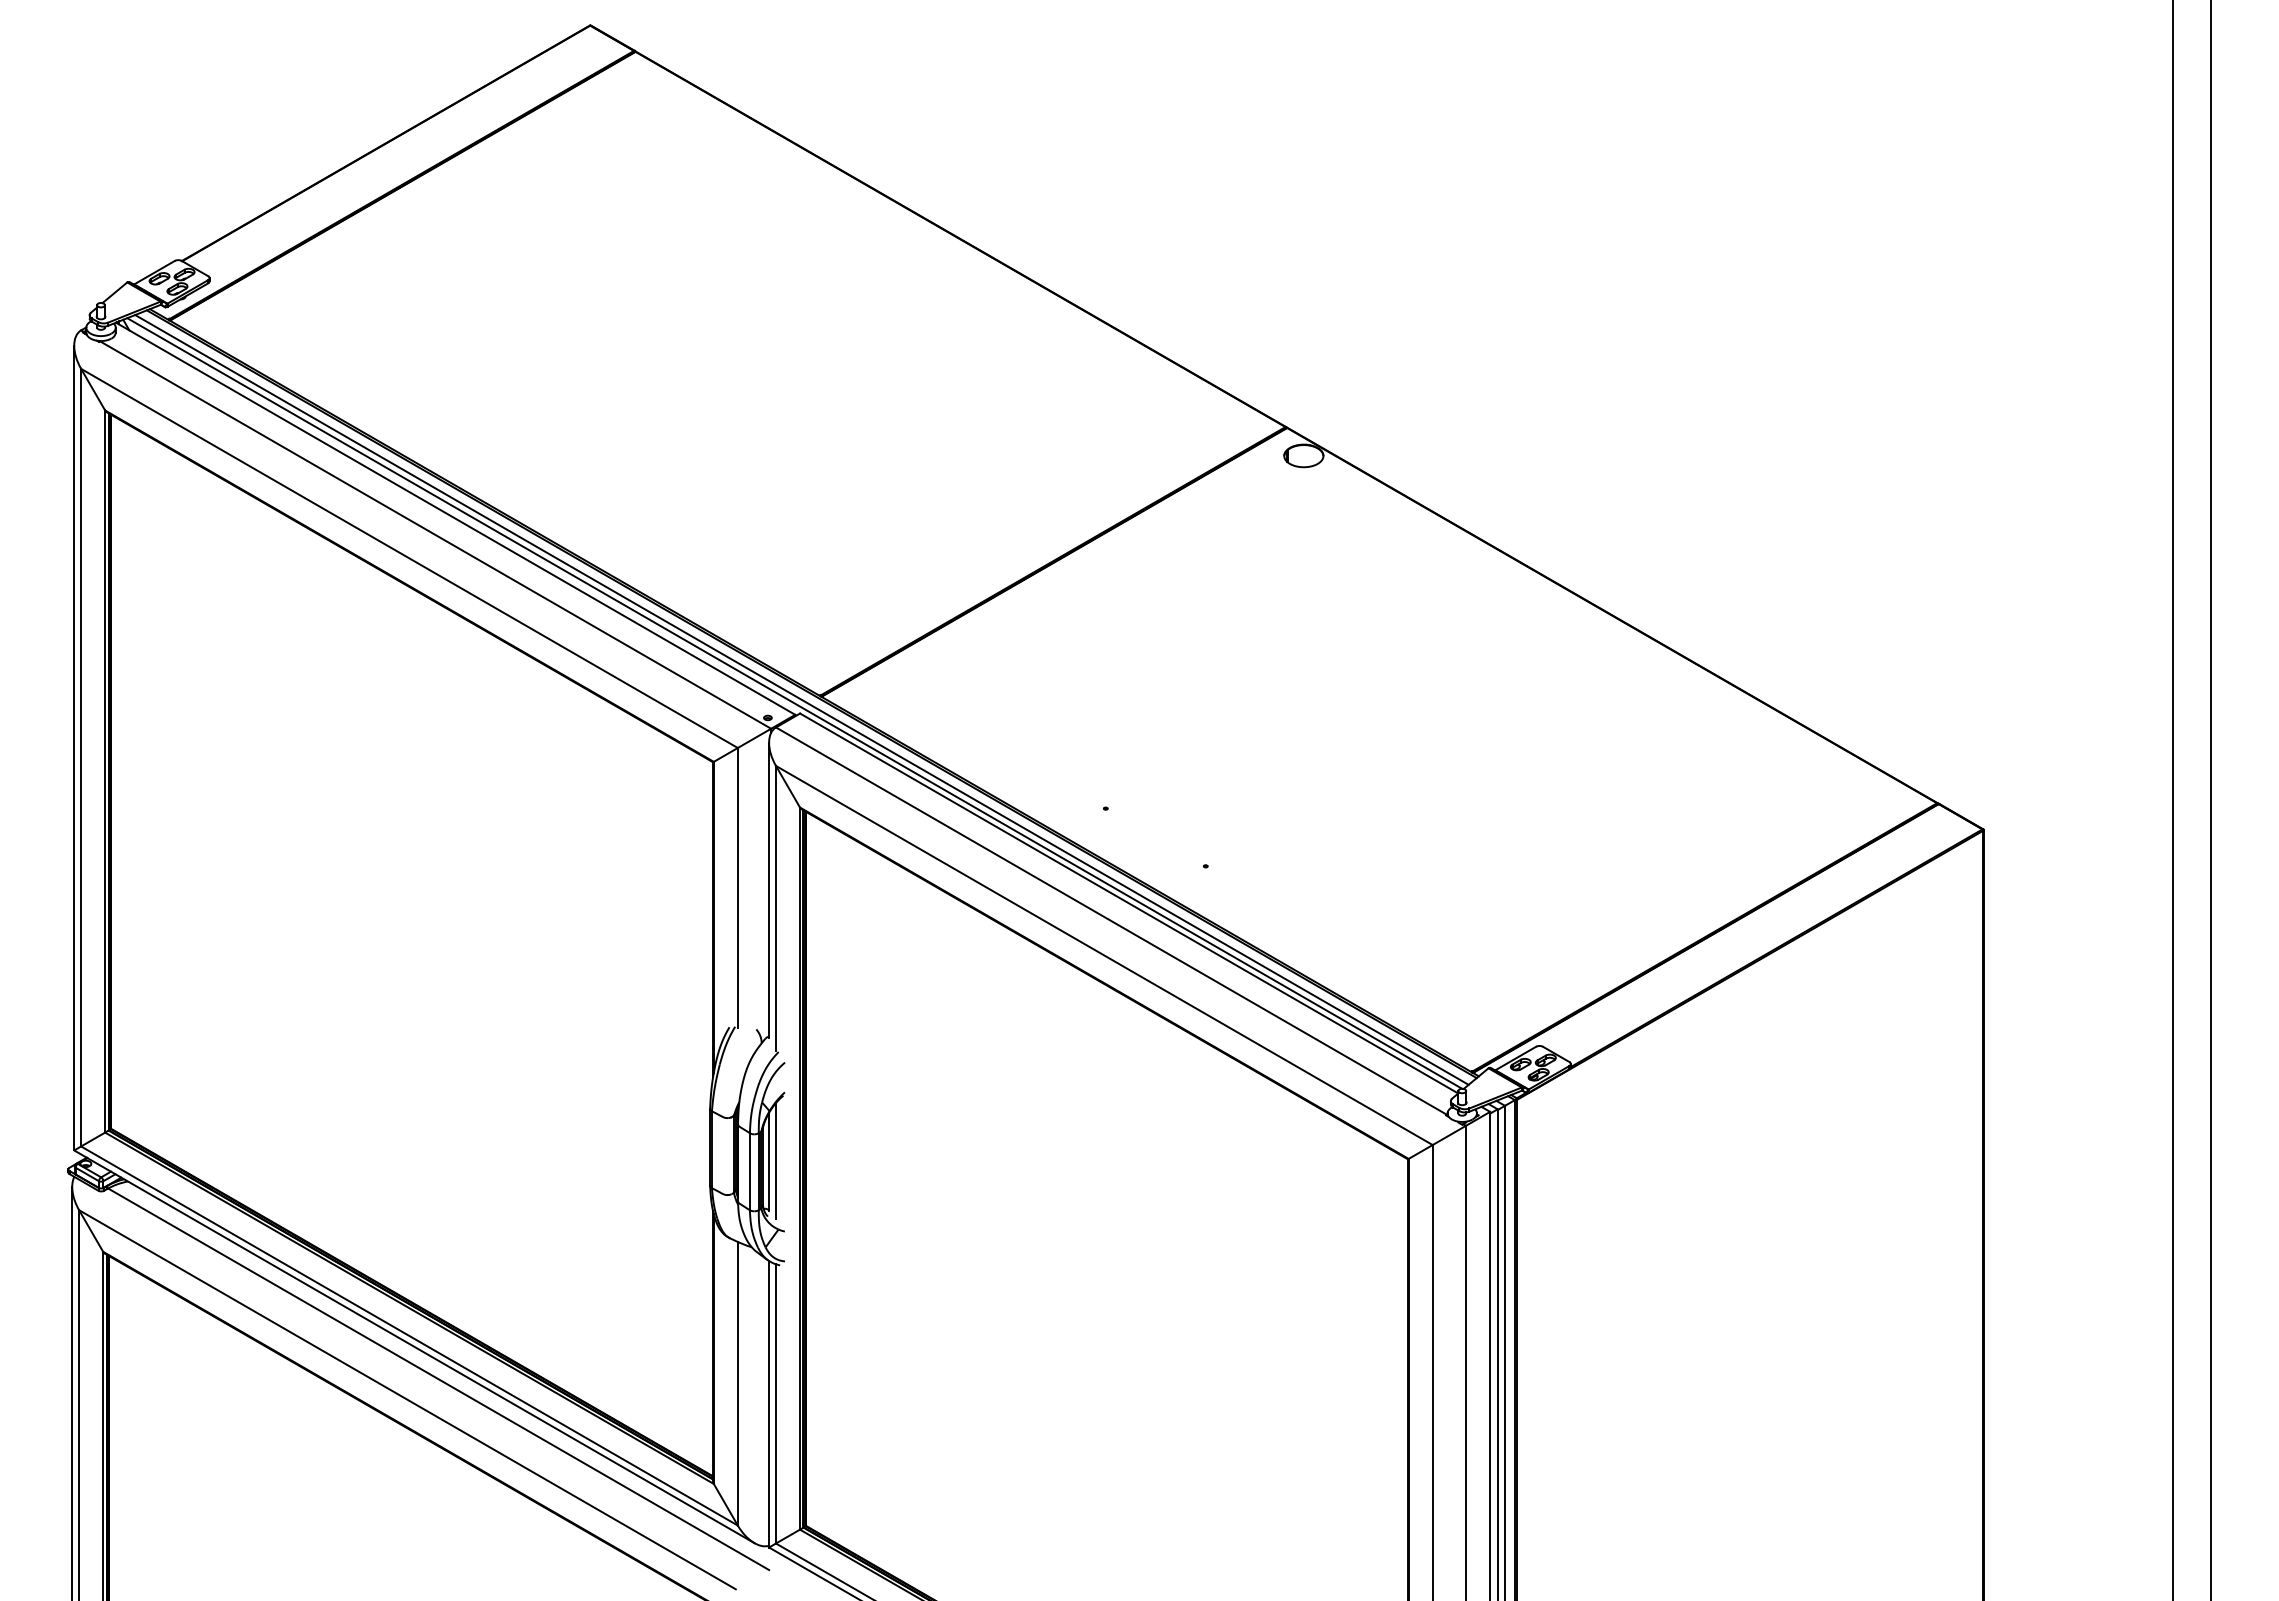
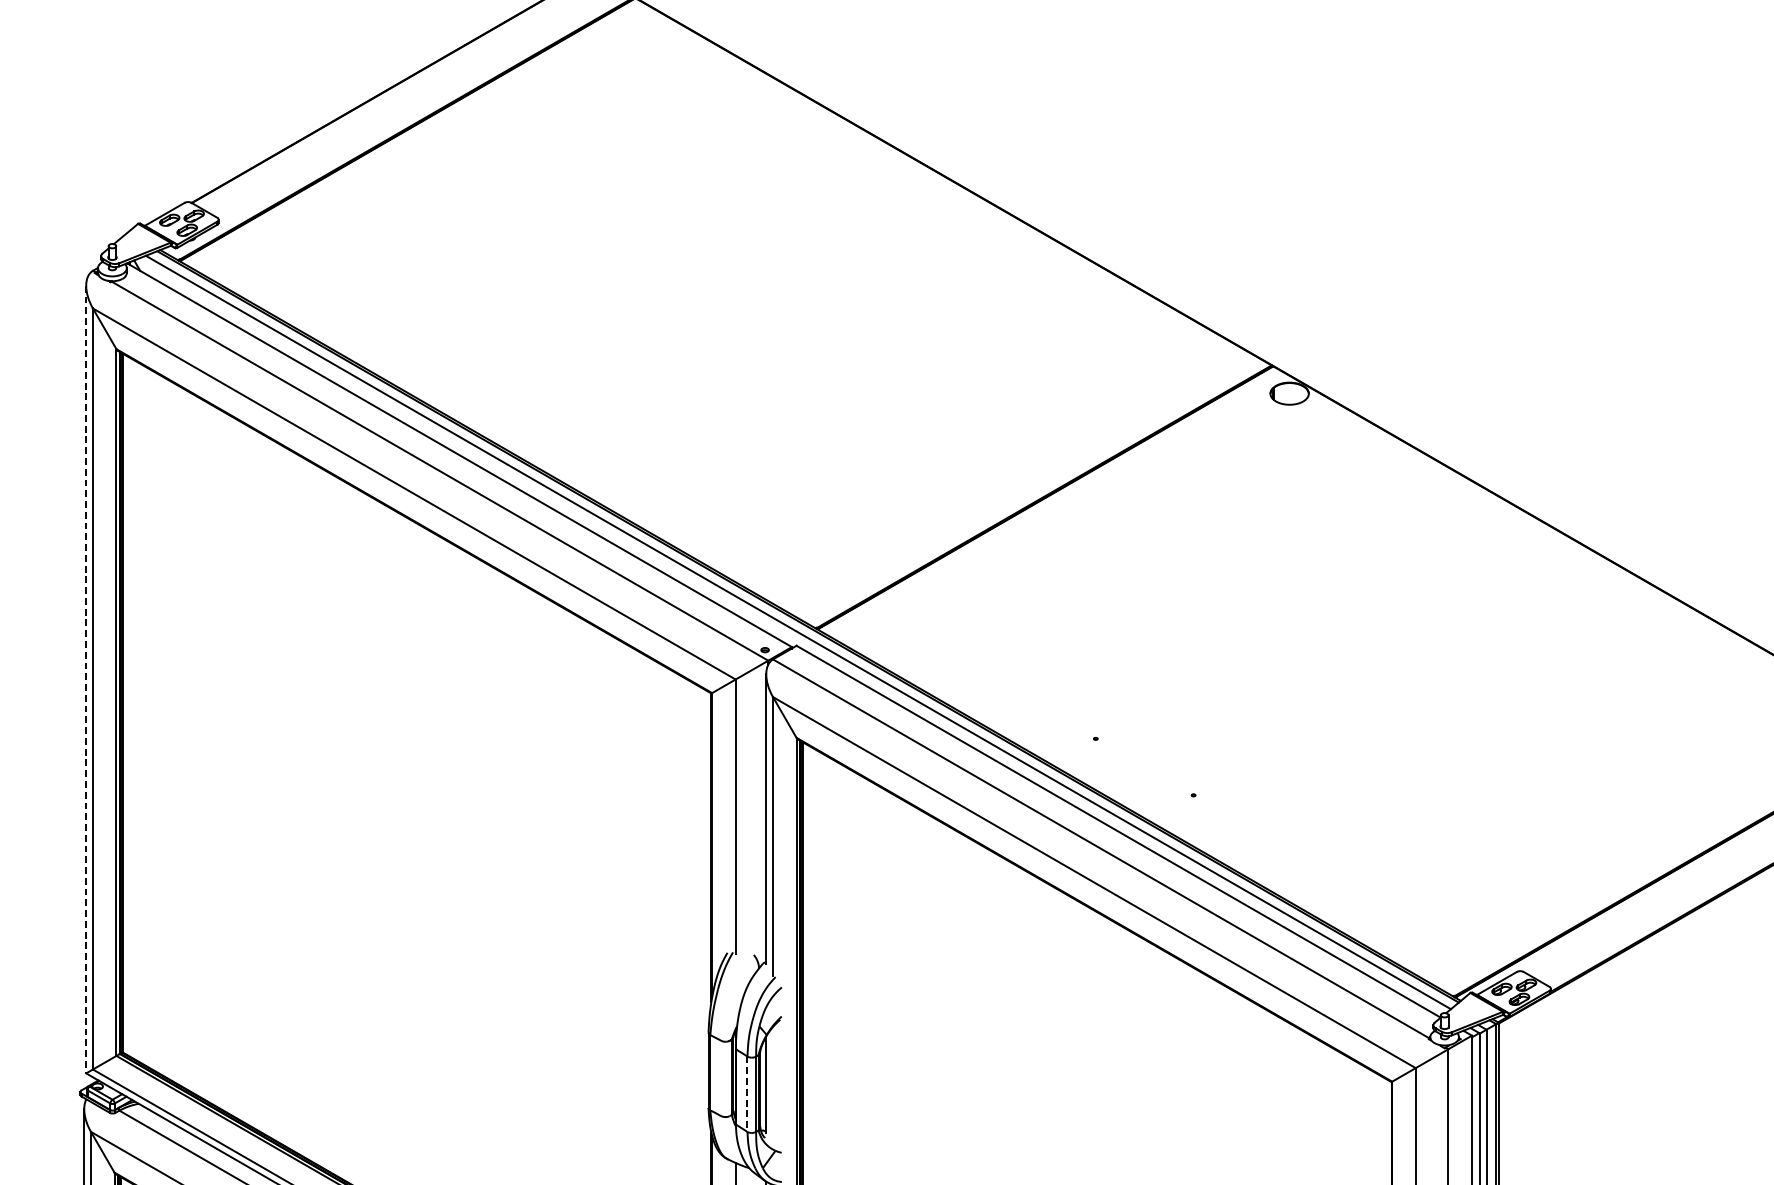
line: (794, 703) -> (791, 635), removed
line: (74, 748) -> (86, 680), solid -> dashed
line: (776, 1161) -> (773, 1084), removed
line: (749, 1172) -> (747, 1094), solid -> dashed

